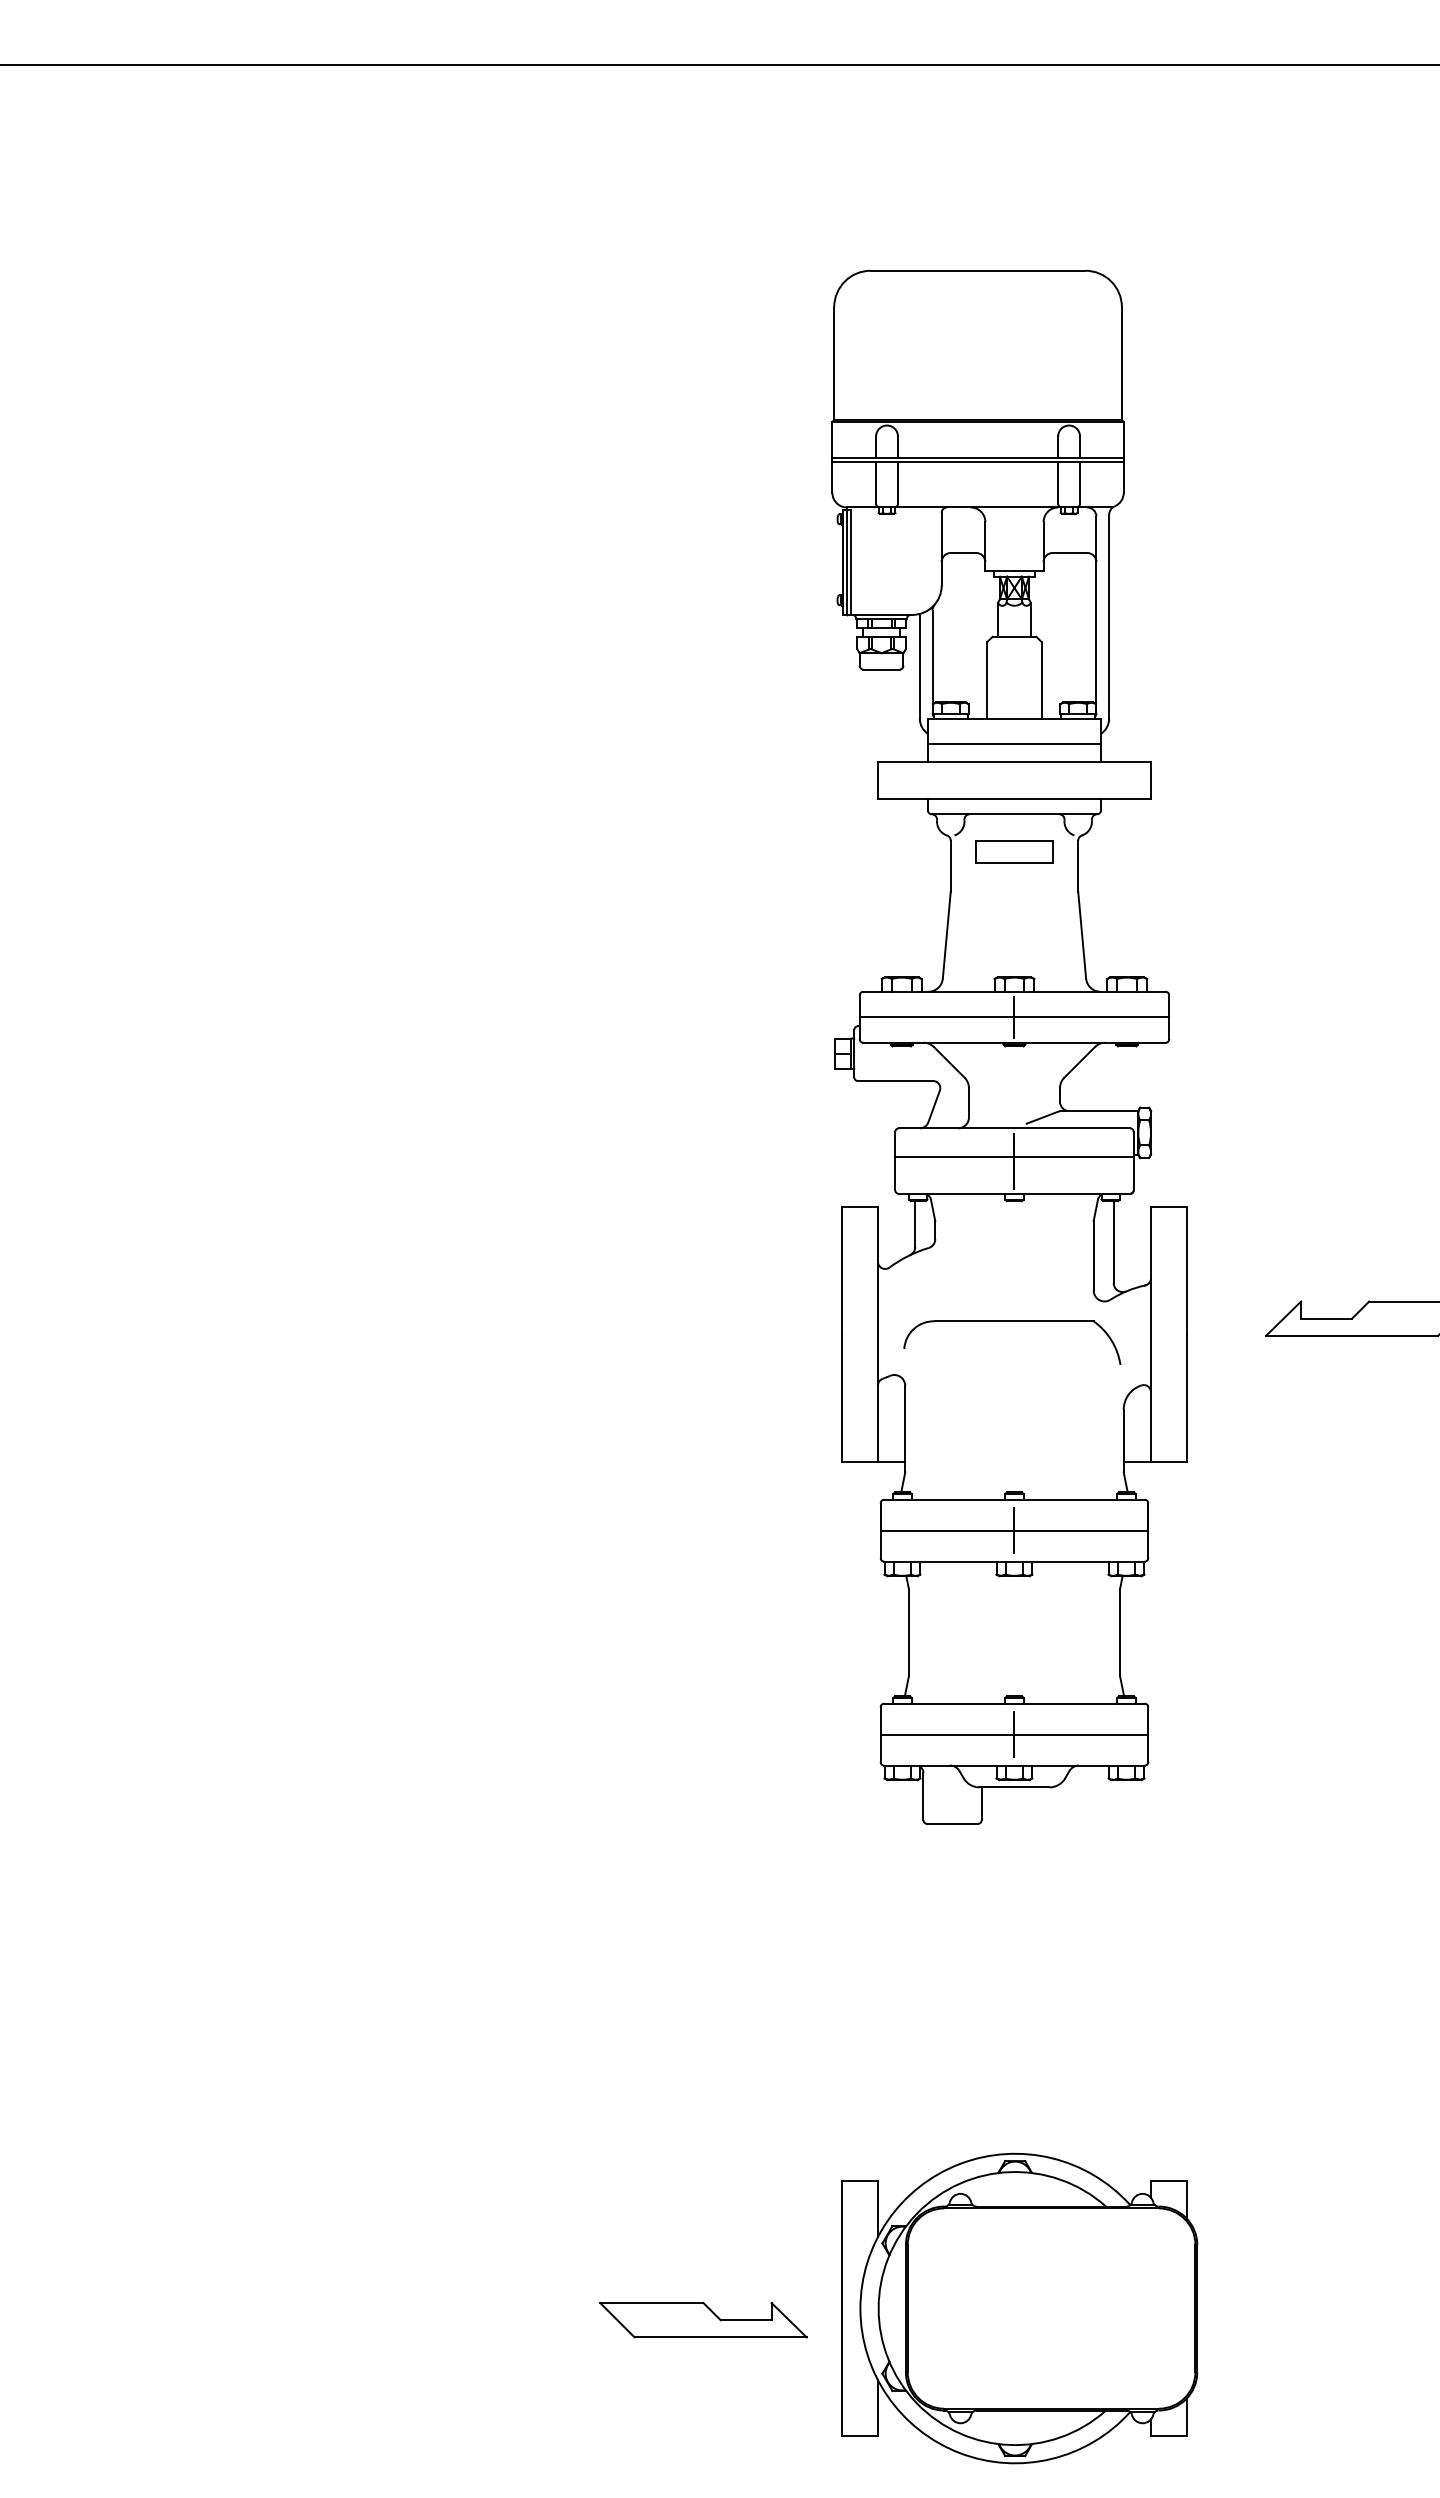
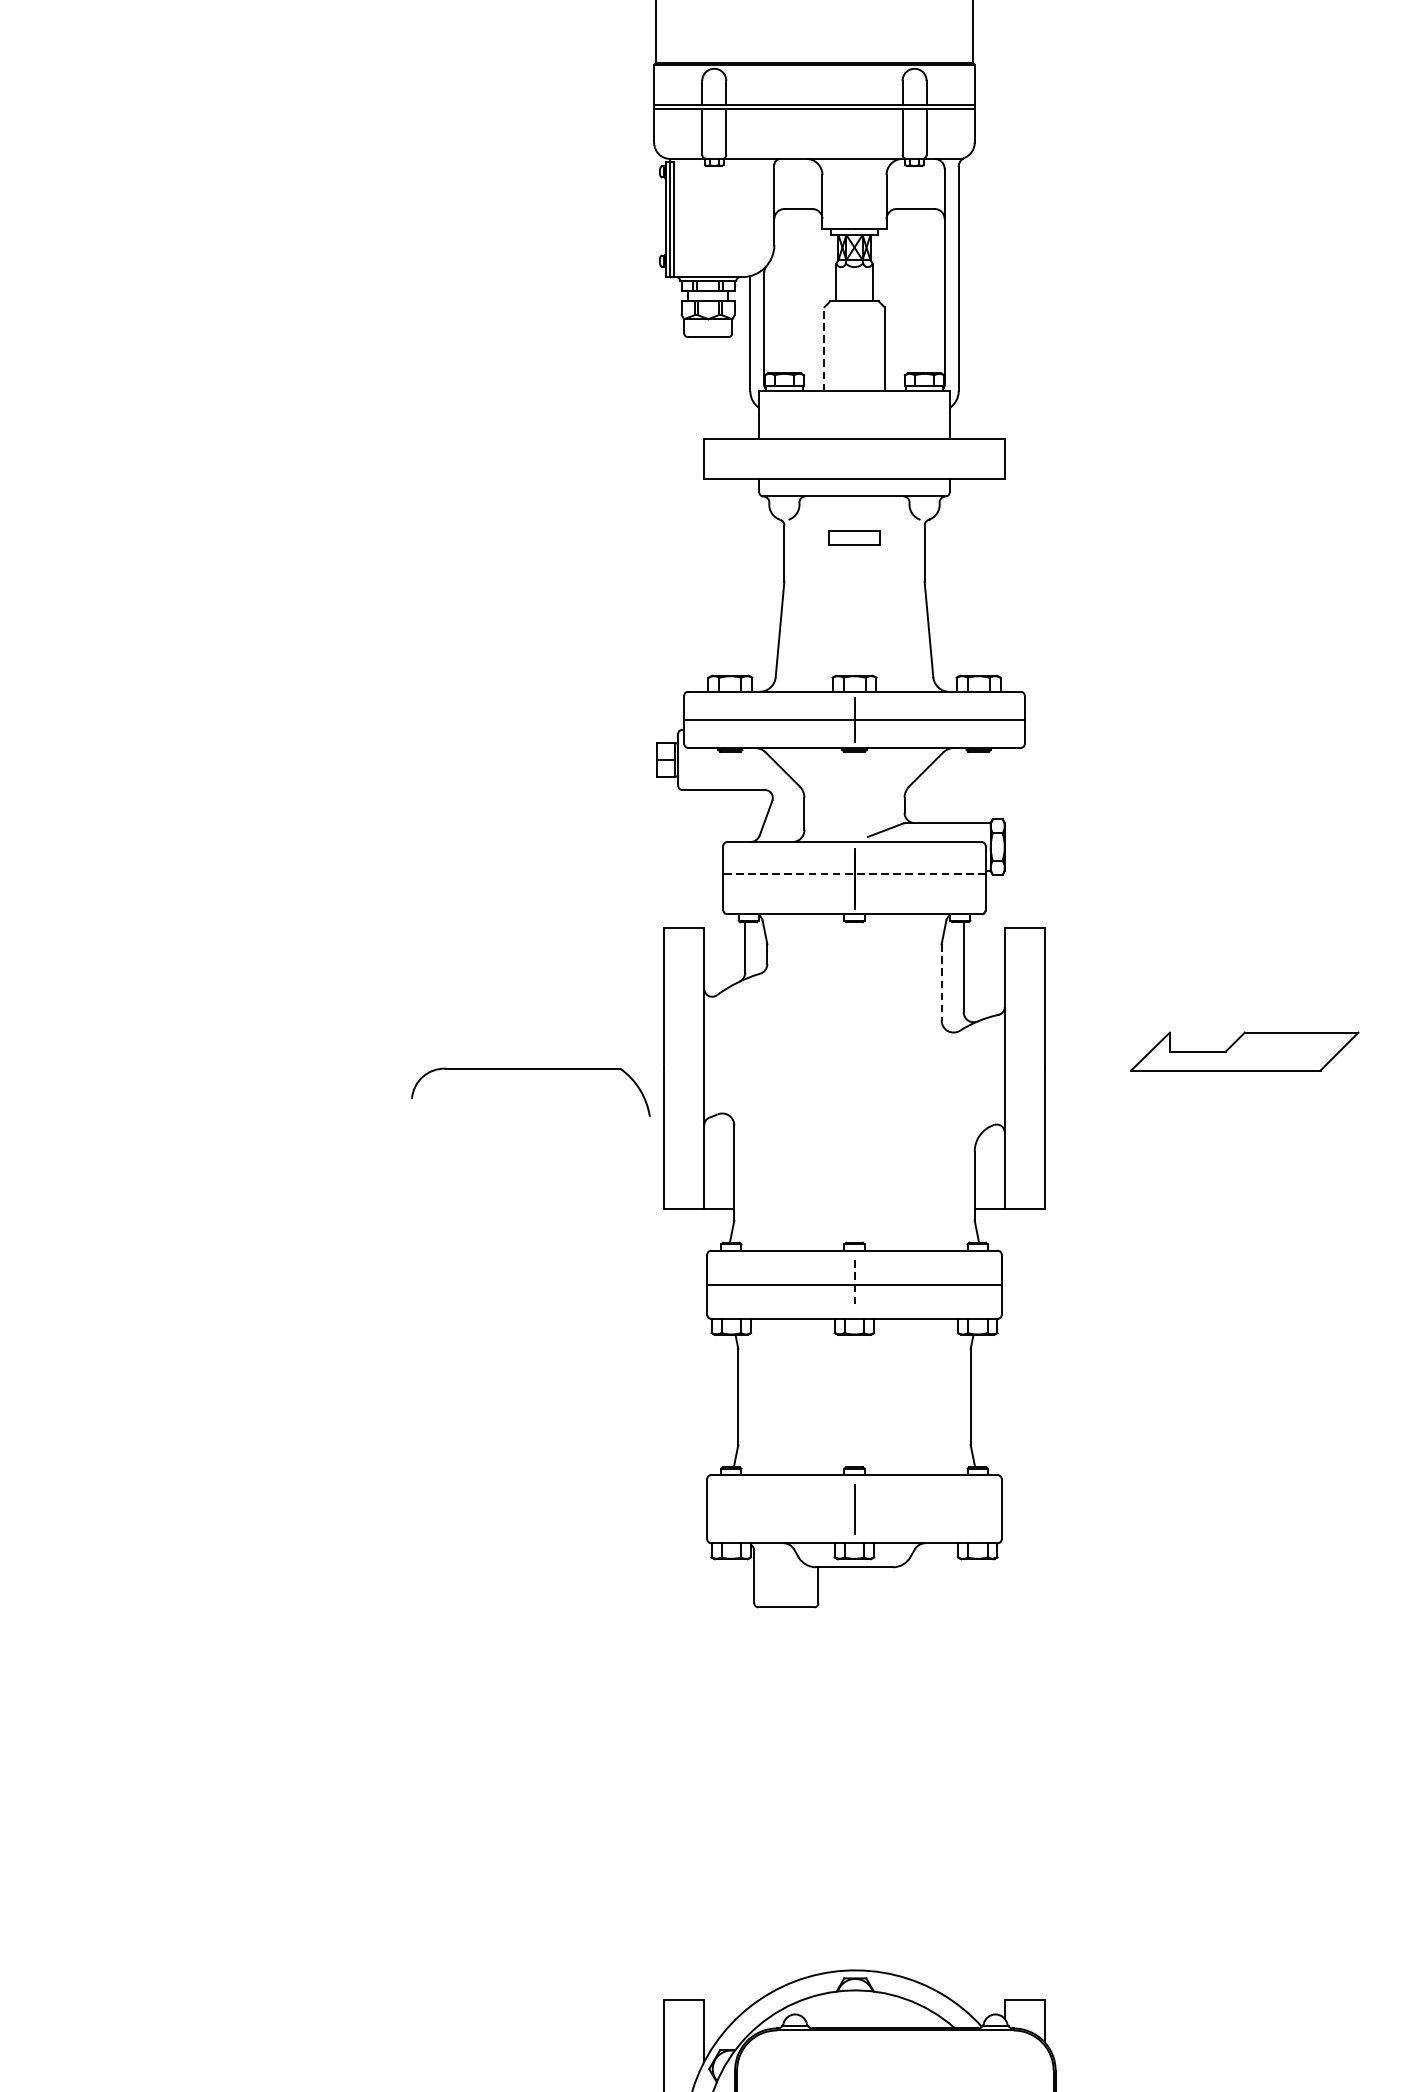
line: (987, 679) -> (824, 348), solid -> dashed
line: (1014, 744) -> (854, 419), removed
part: (1014, 851) -> (854, 537), size x0.6
line: (1013, 1157) -> (853, 874), solid -> dashed
line: (1093, 1255) -> (941, 981), solid -> dashed
part: (1012, 1321) -> (531, 1068), moved
line: (1014, 1531) -> (854, 1285), solid -> dashed
line: (1014, 1734) -> (854, 1509), removed

